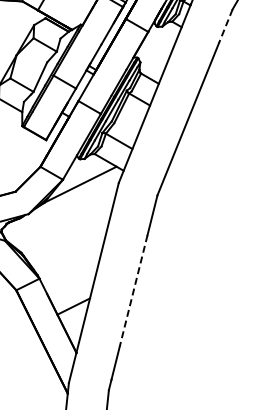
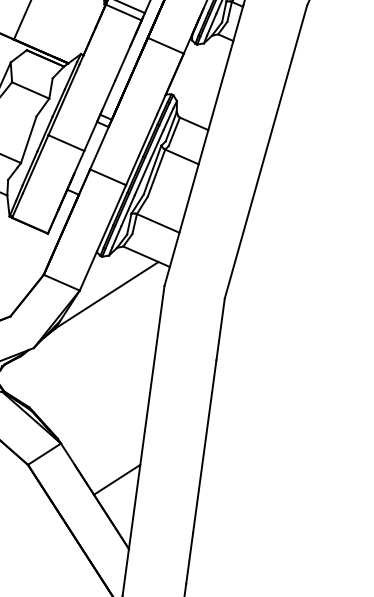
line: (225, 26) -> (299, 32), dashed -> solid
line: (133, 291) -> (204, 447), dashed -> solid

